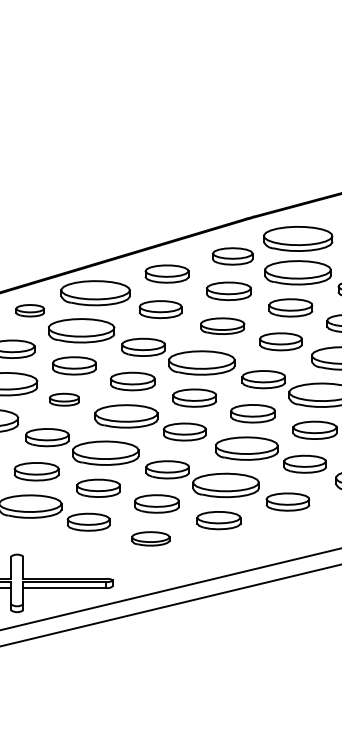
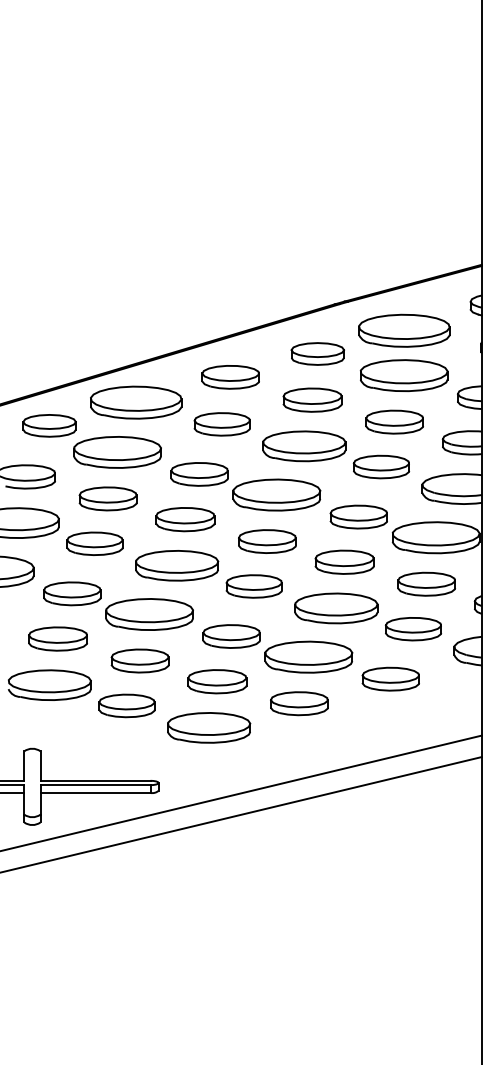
part: (30, 310) -> (49, 425), size x1.43
part: (222, 326) -> (304, 446), size x1.43
part: (64, 399) -> (94, 543), size x1.43
part: (150, 538) -> (209, 727), size x1.67

